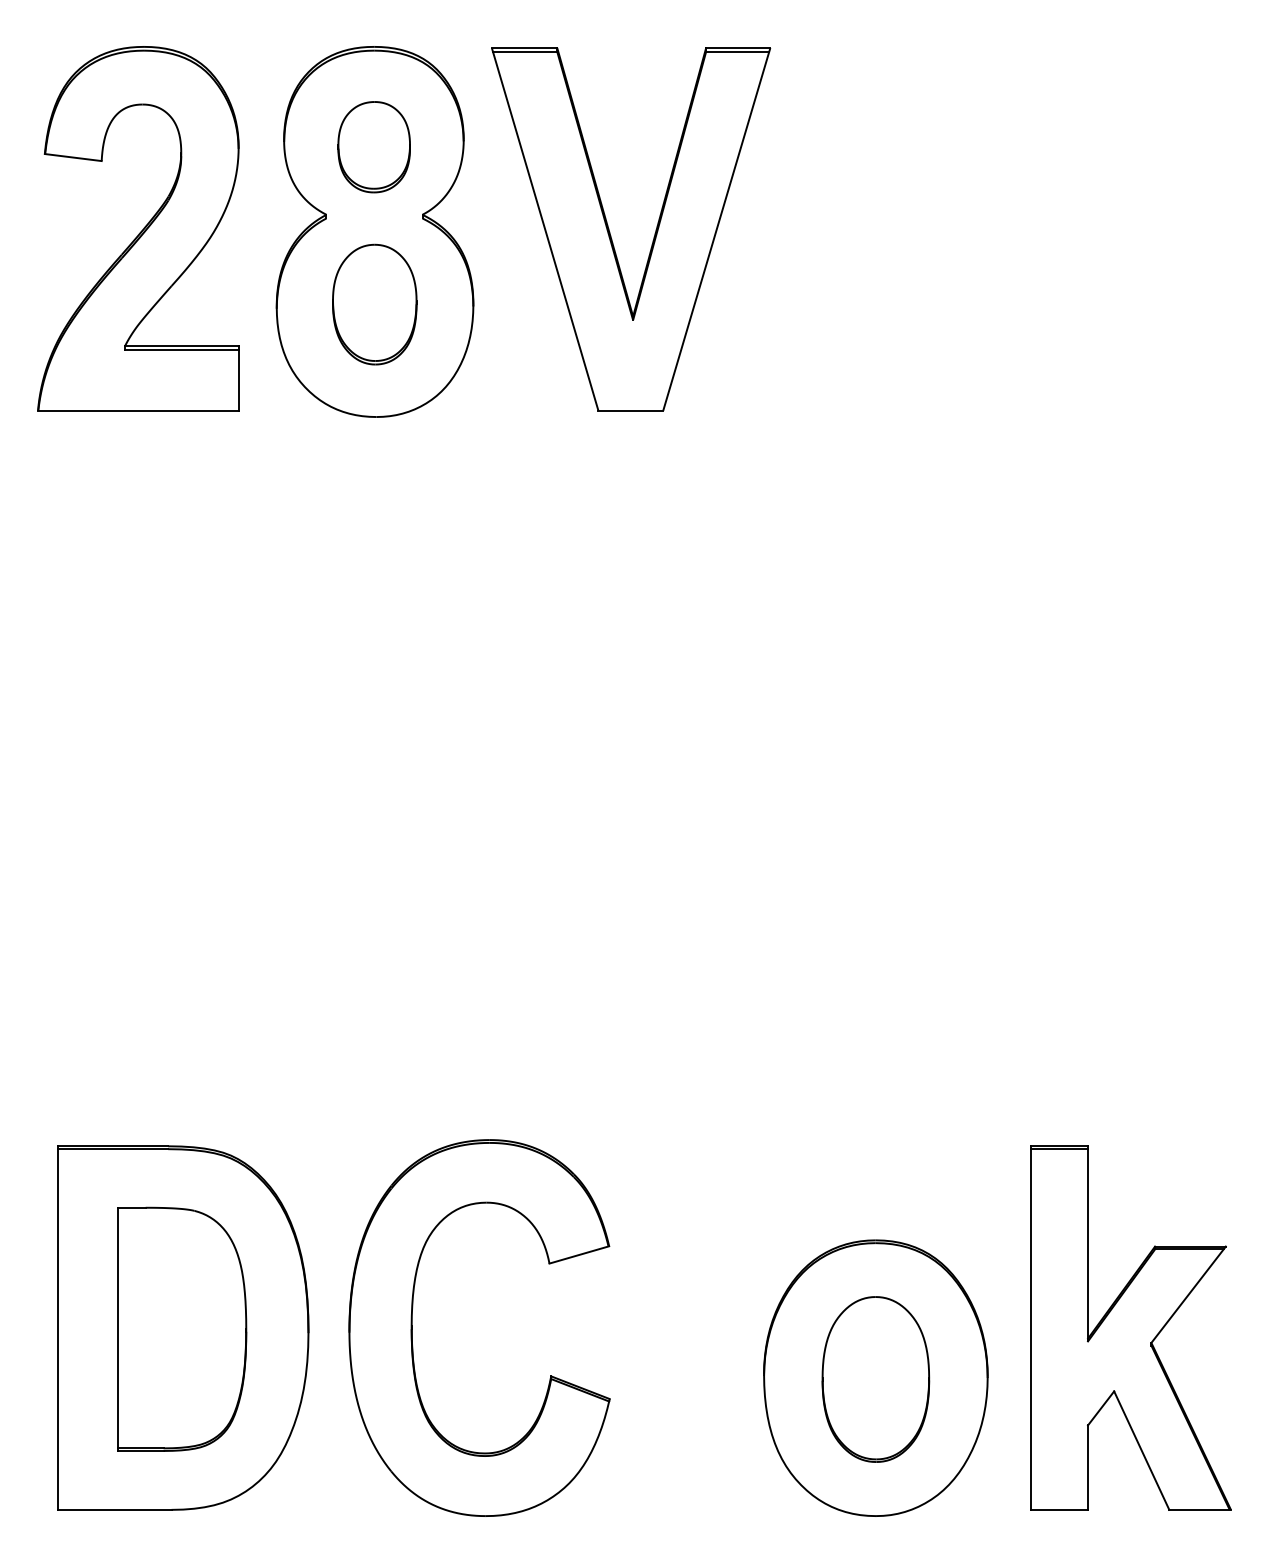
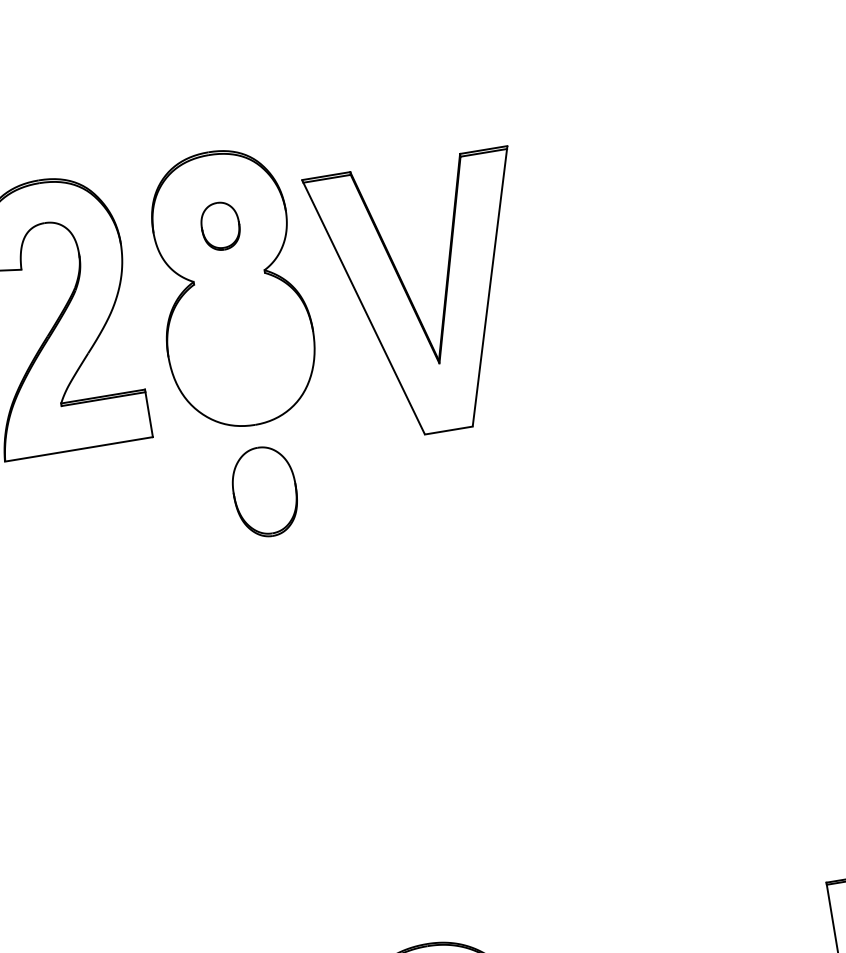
part: (373, 147) -> (220, 226), size x0.7
part: (611, 235) -> (413, 303), moved
part: (374, 304) -> (264, 491), moved

